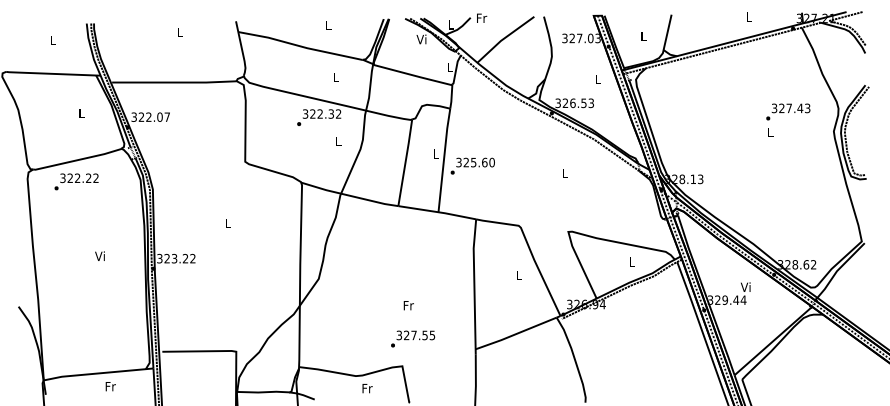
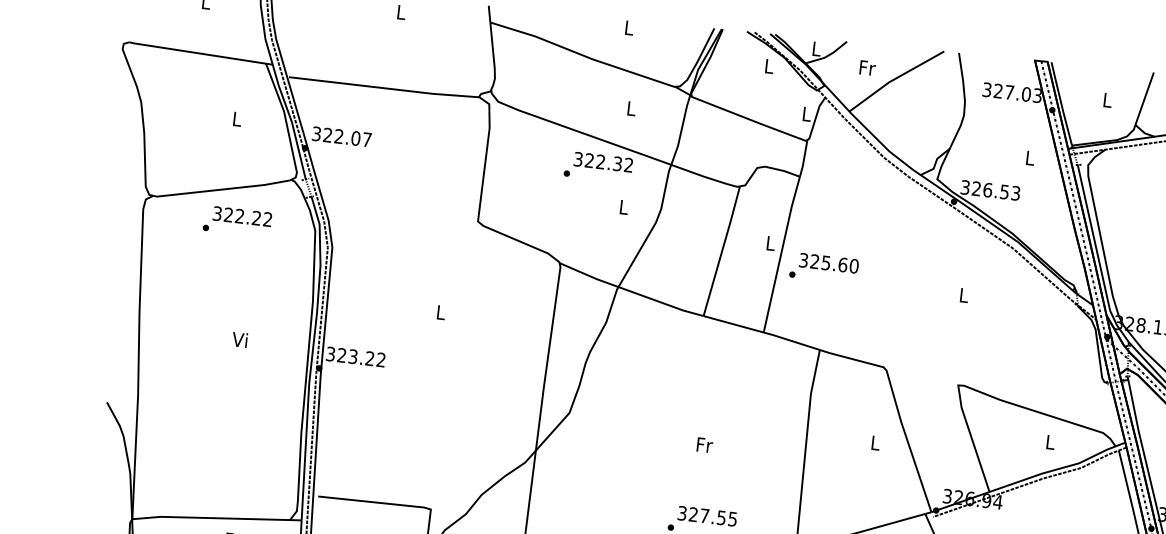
text: (482, 17) -> (868, 66), moved
text: (421, 39) -> (768, 66), Vi -> L
text: (76, 181) -> (237, 221), moved
text: (408, 305) -> (704, 444), moved

